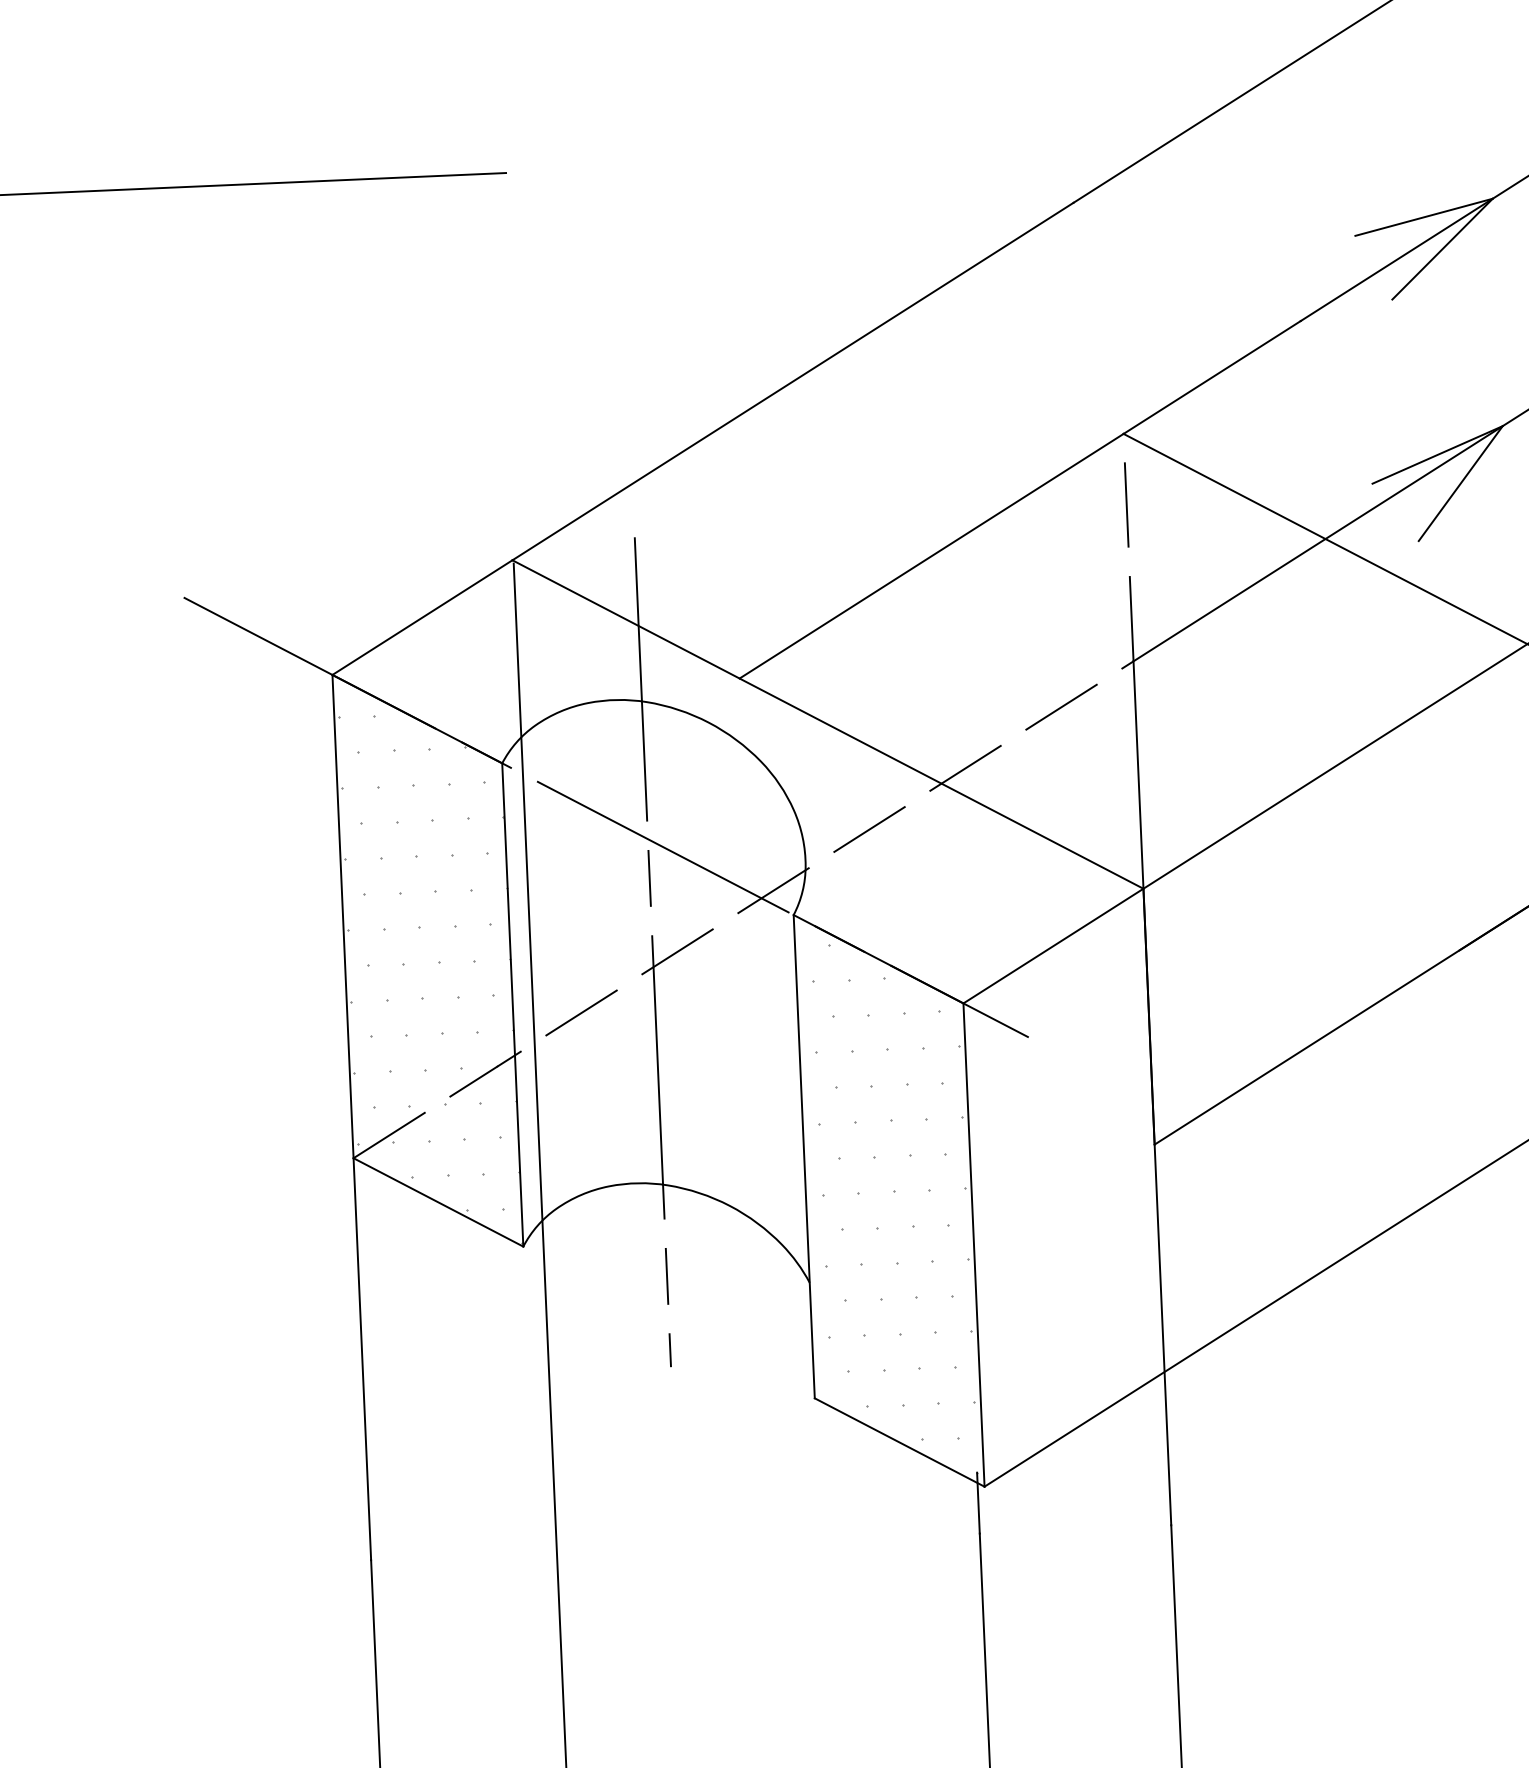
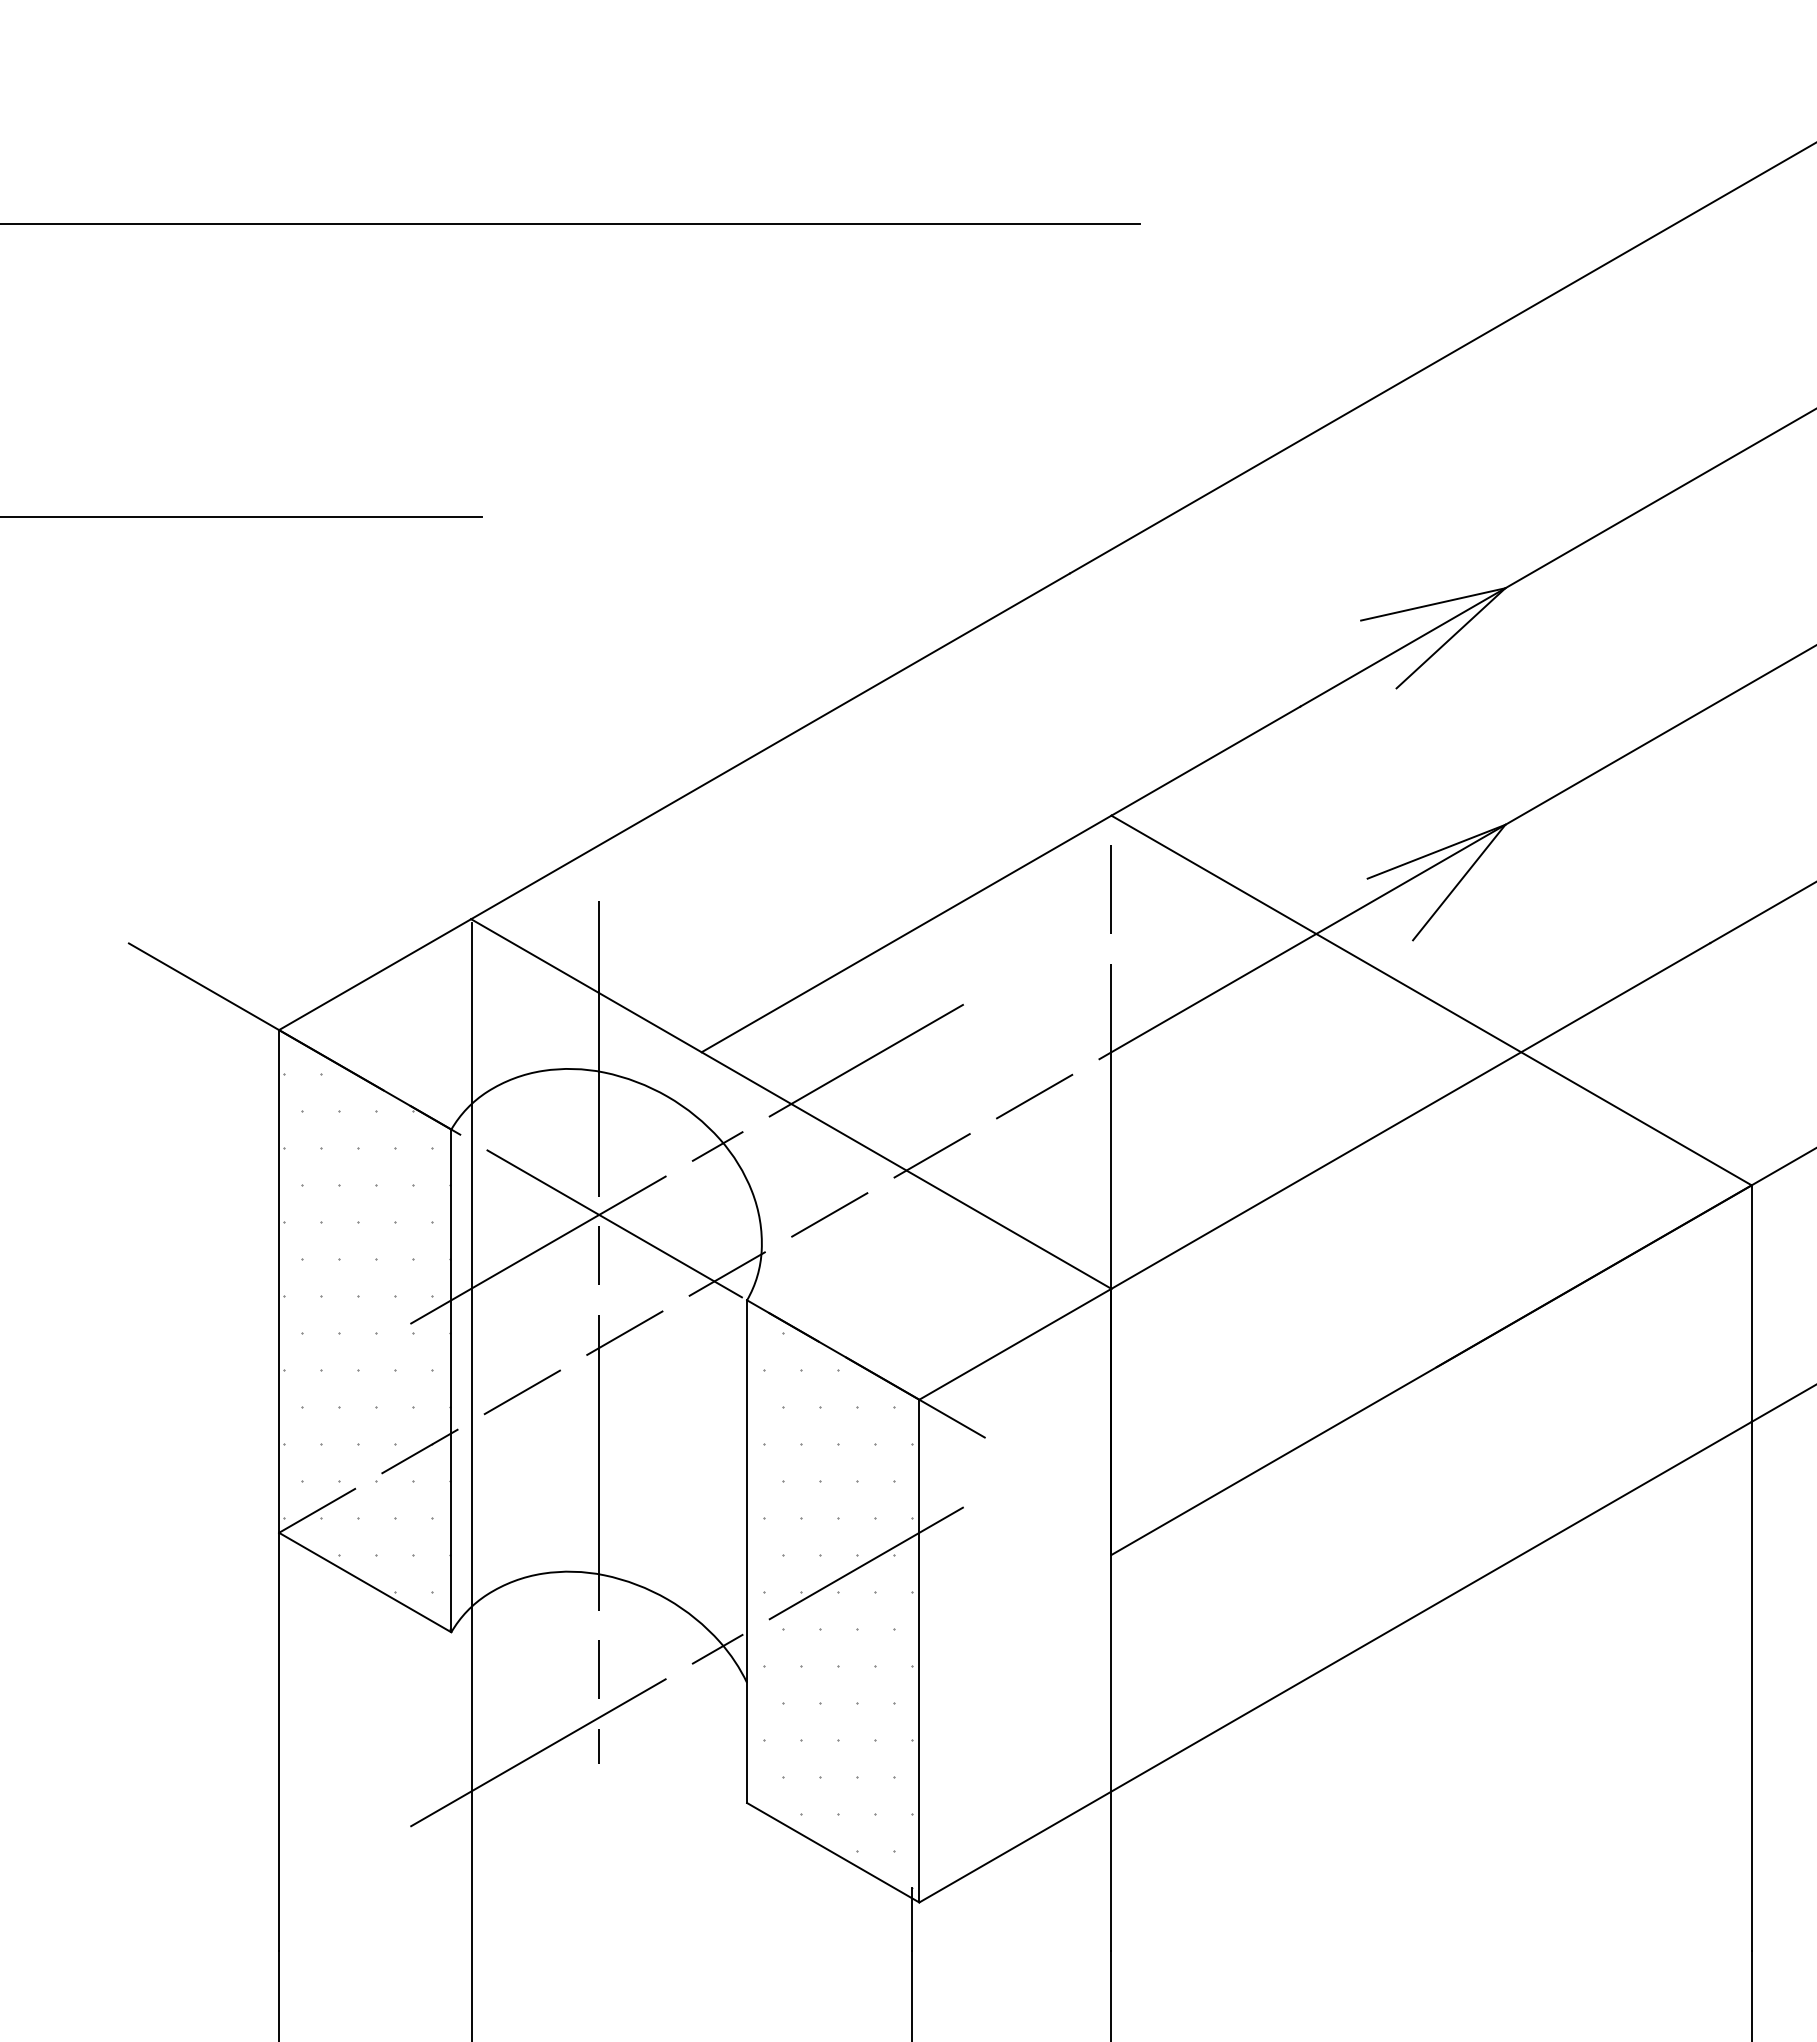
line: (729, 786) -> (686, 1163), added
line: (750, 1269) -> (686, 1666), added

